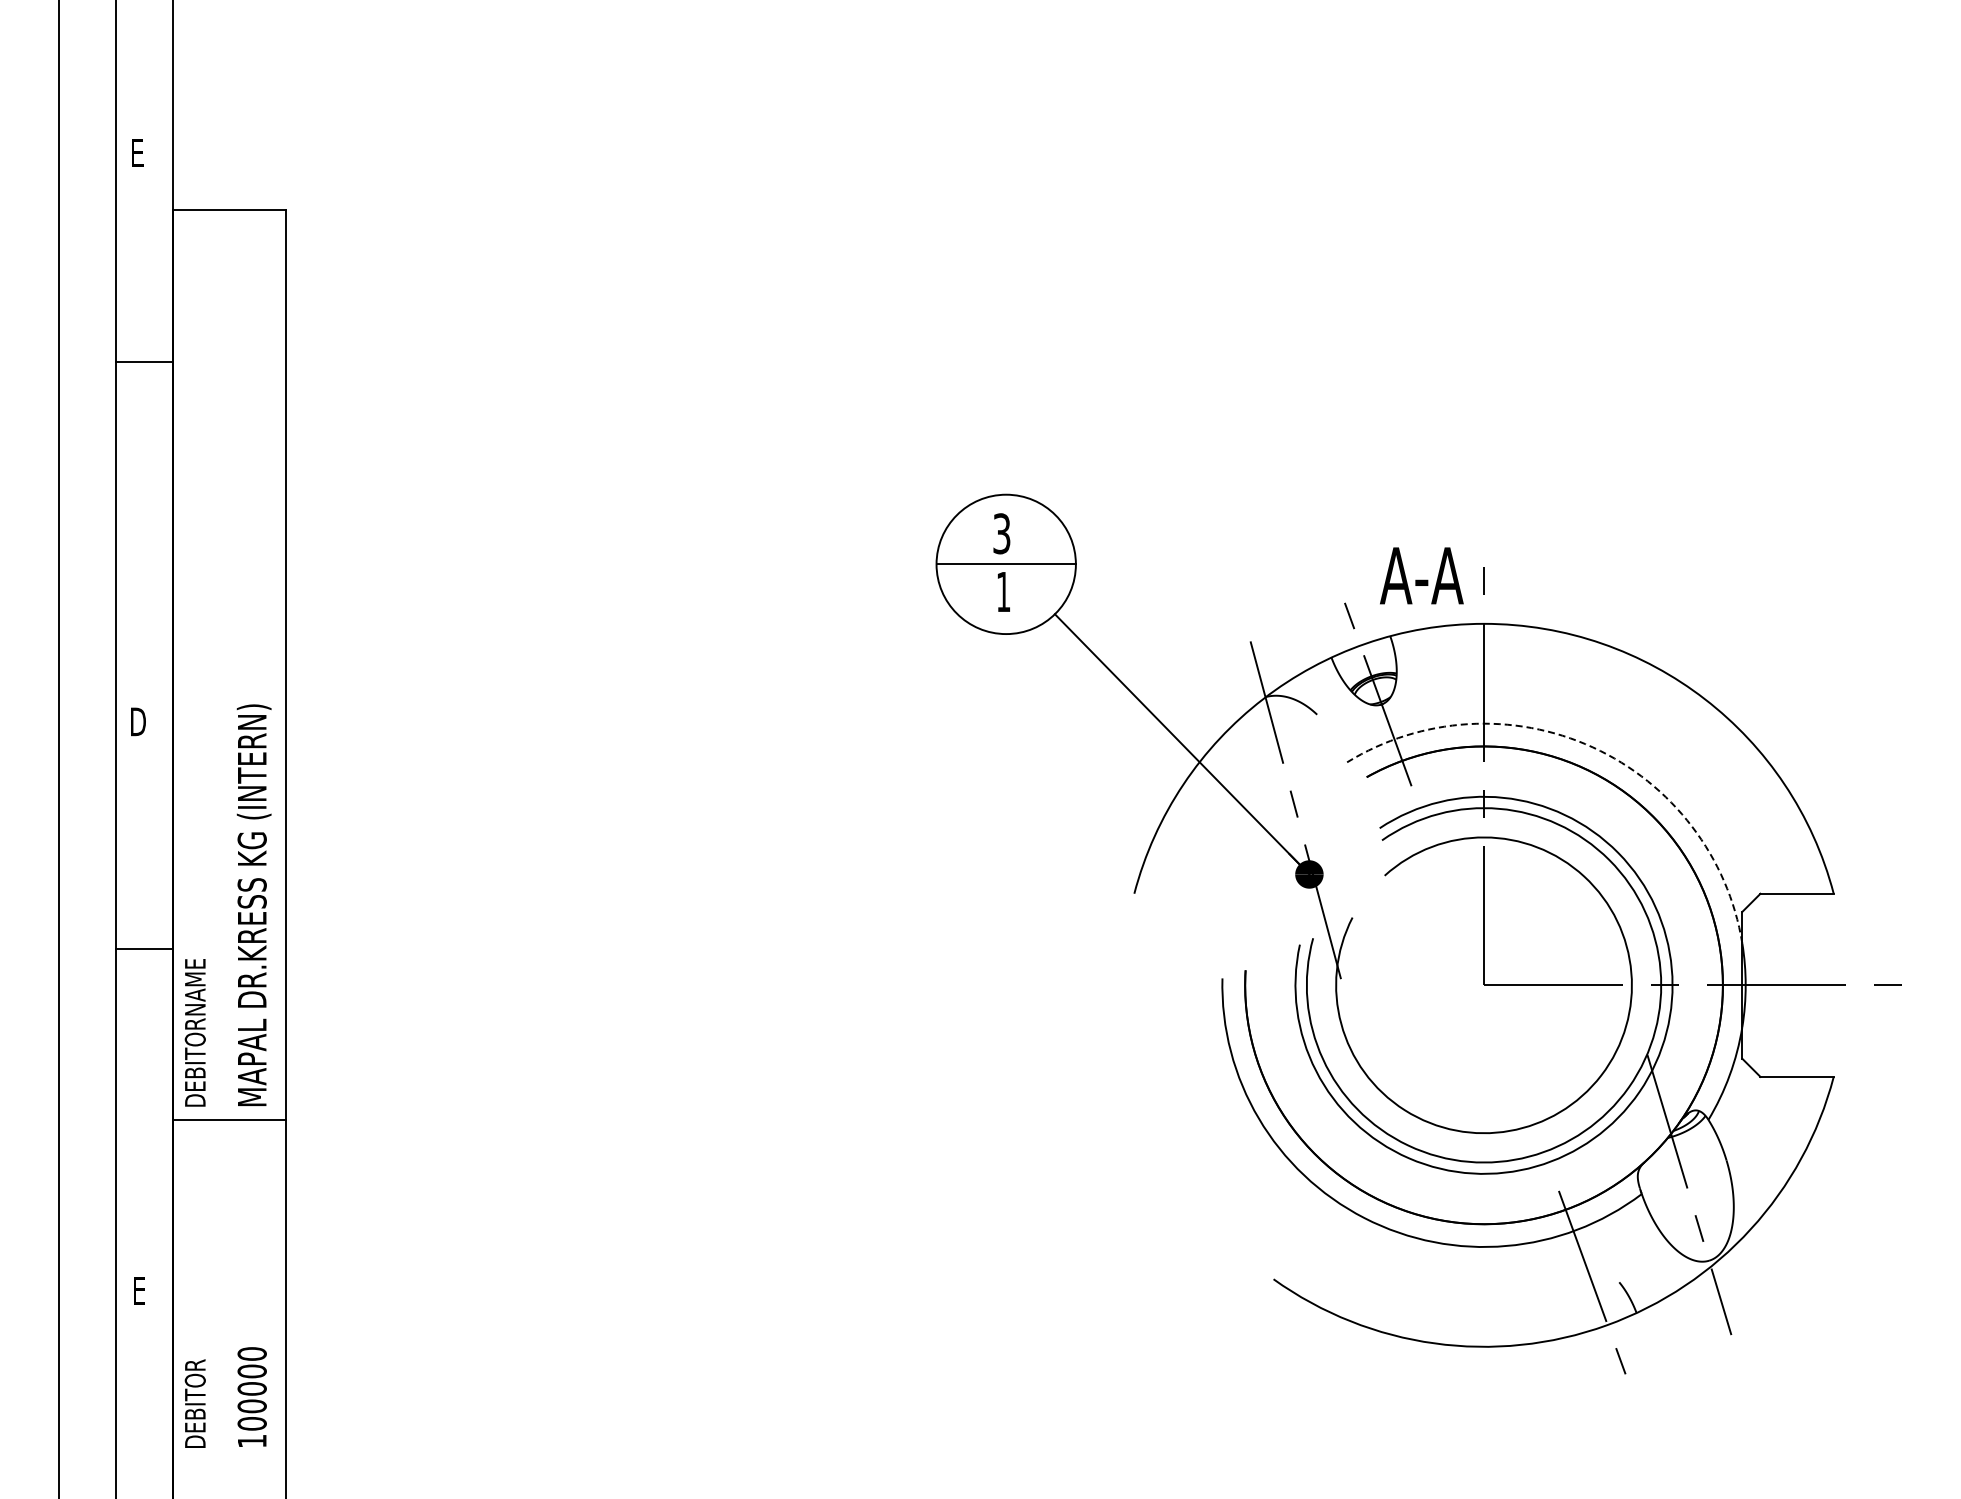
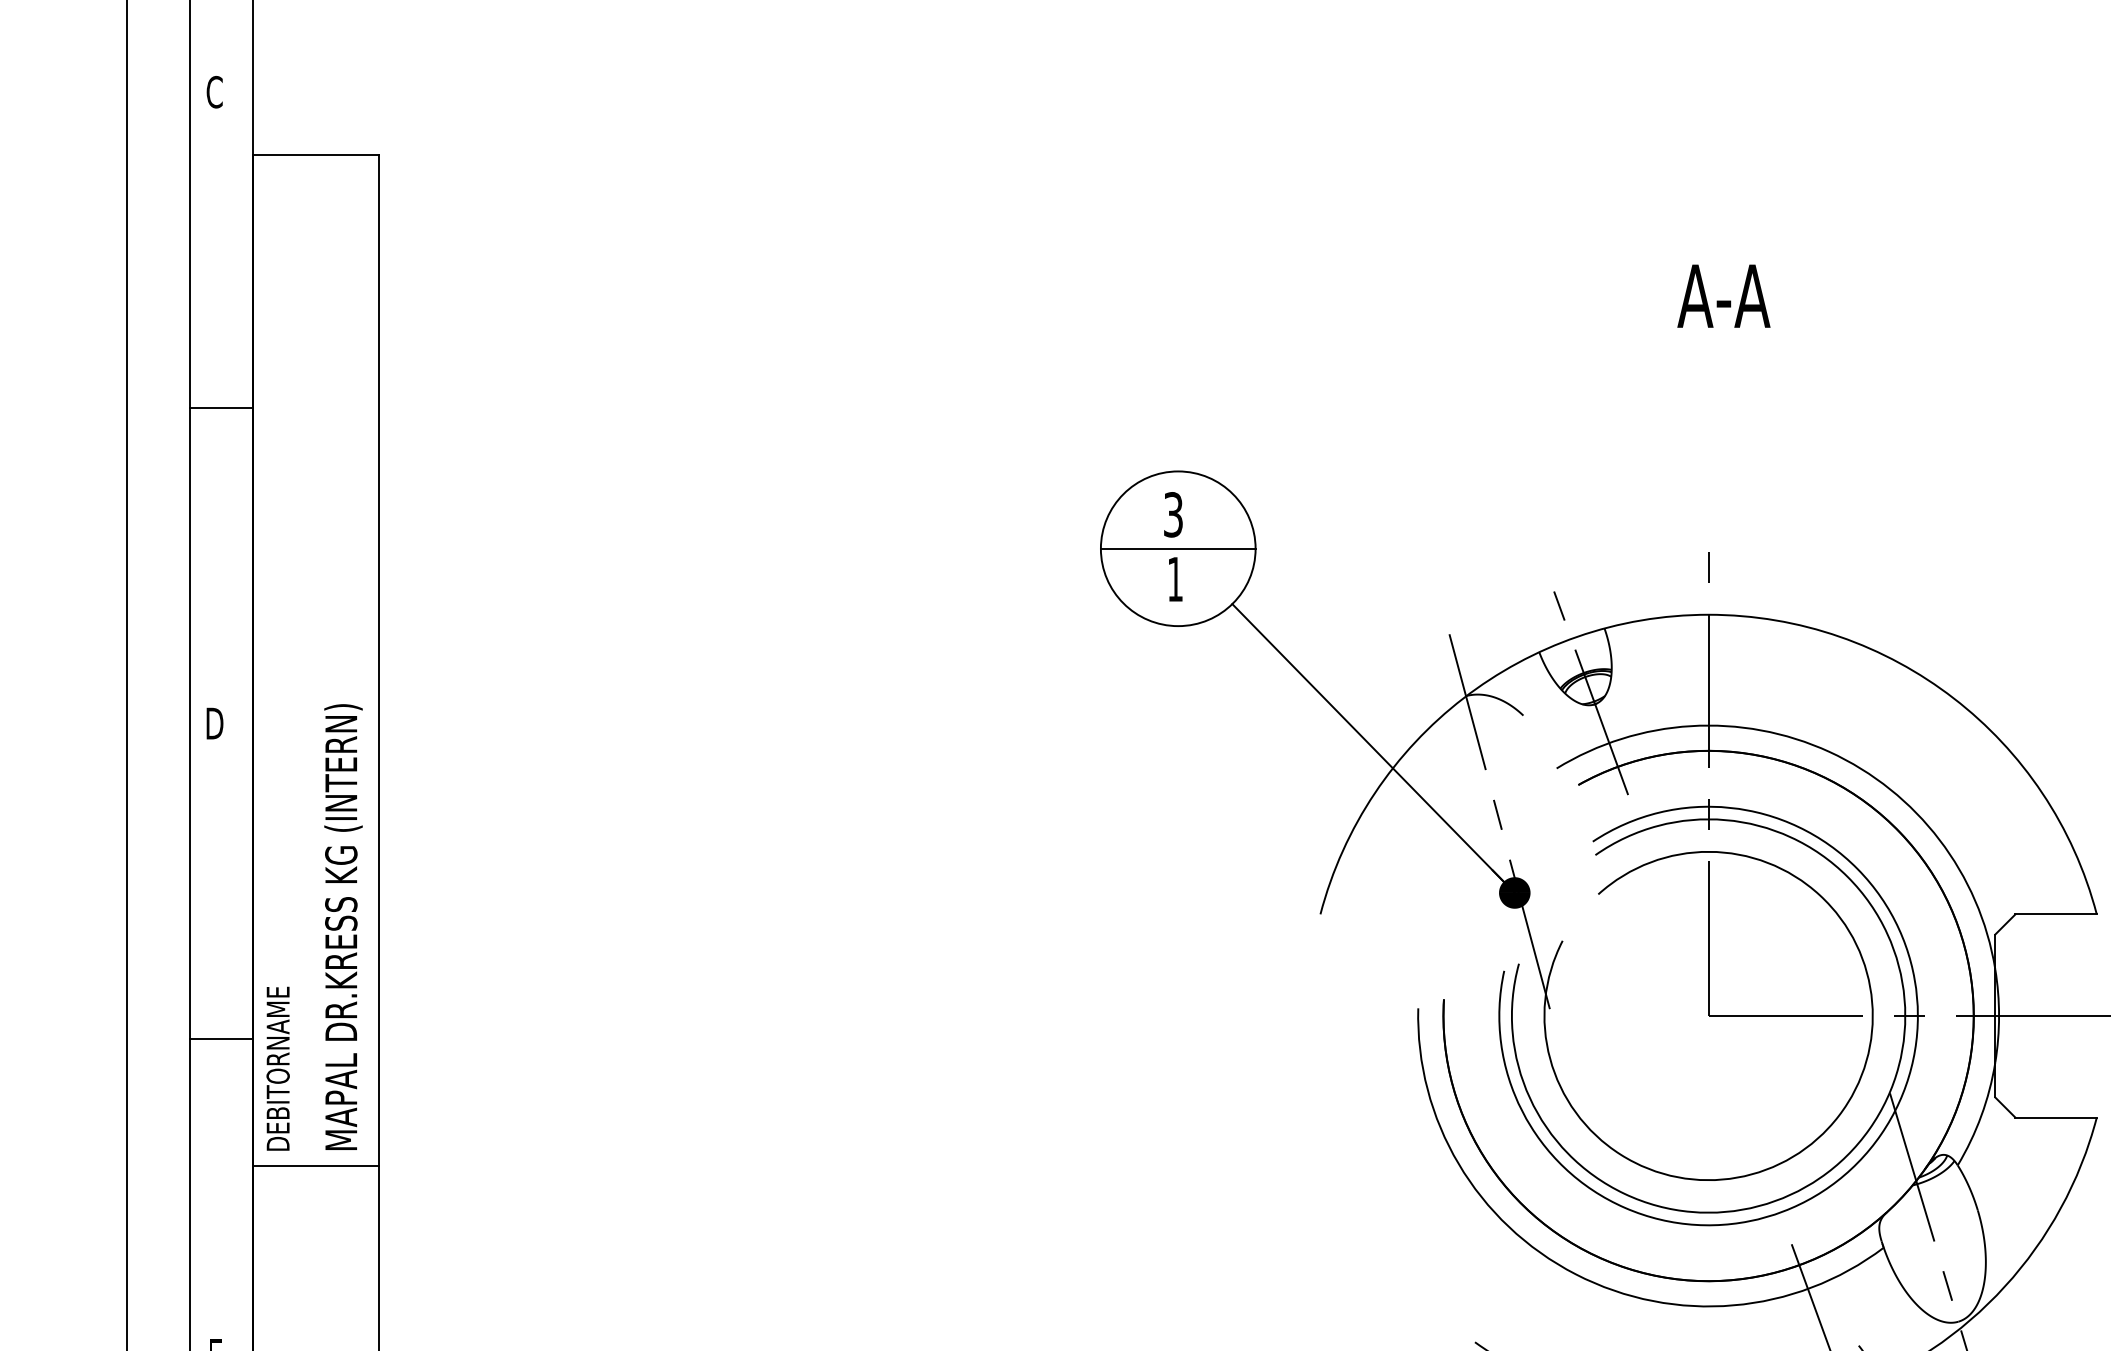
text: (138, 152) -> (215, 91), E -> C
line: (143, 361) -> (220, 407), moved
text: (1421, 575) -> (1723, 295), moved
arc: (1592, 747) -> (1829, 752), dashed -> solid
line: (143, 949) -> (220, 1039), moved

